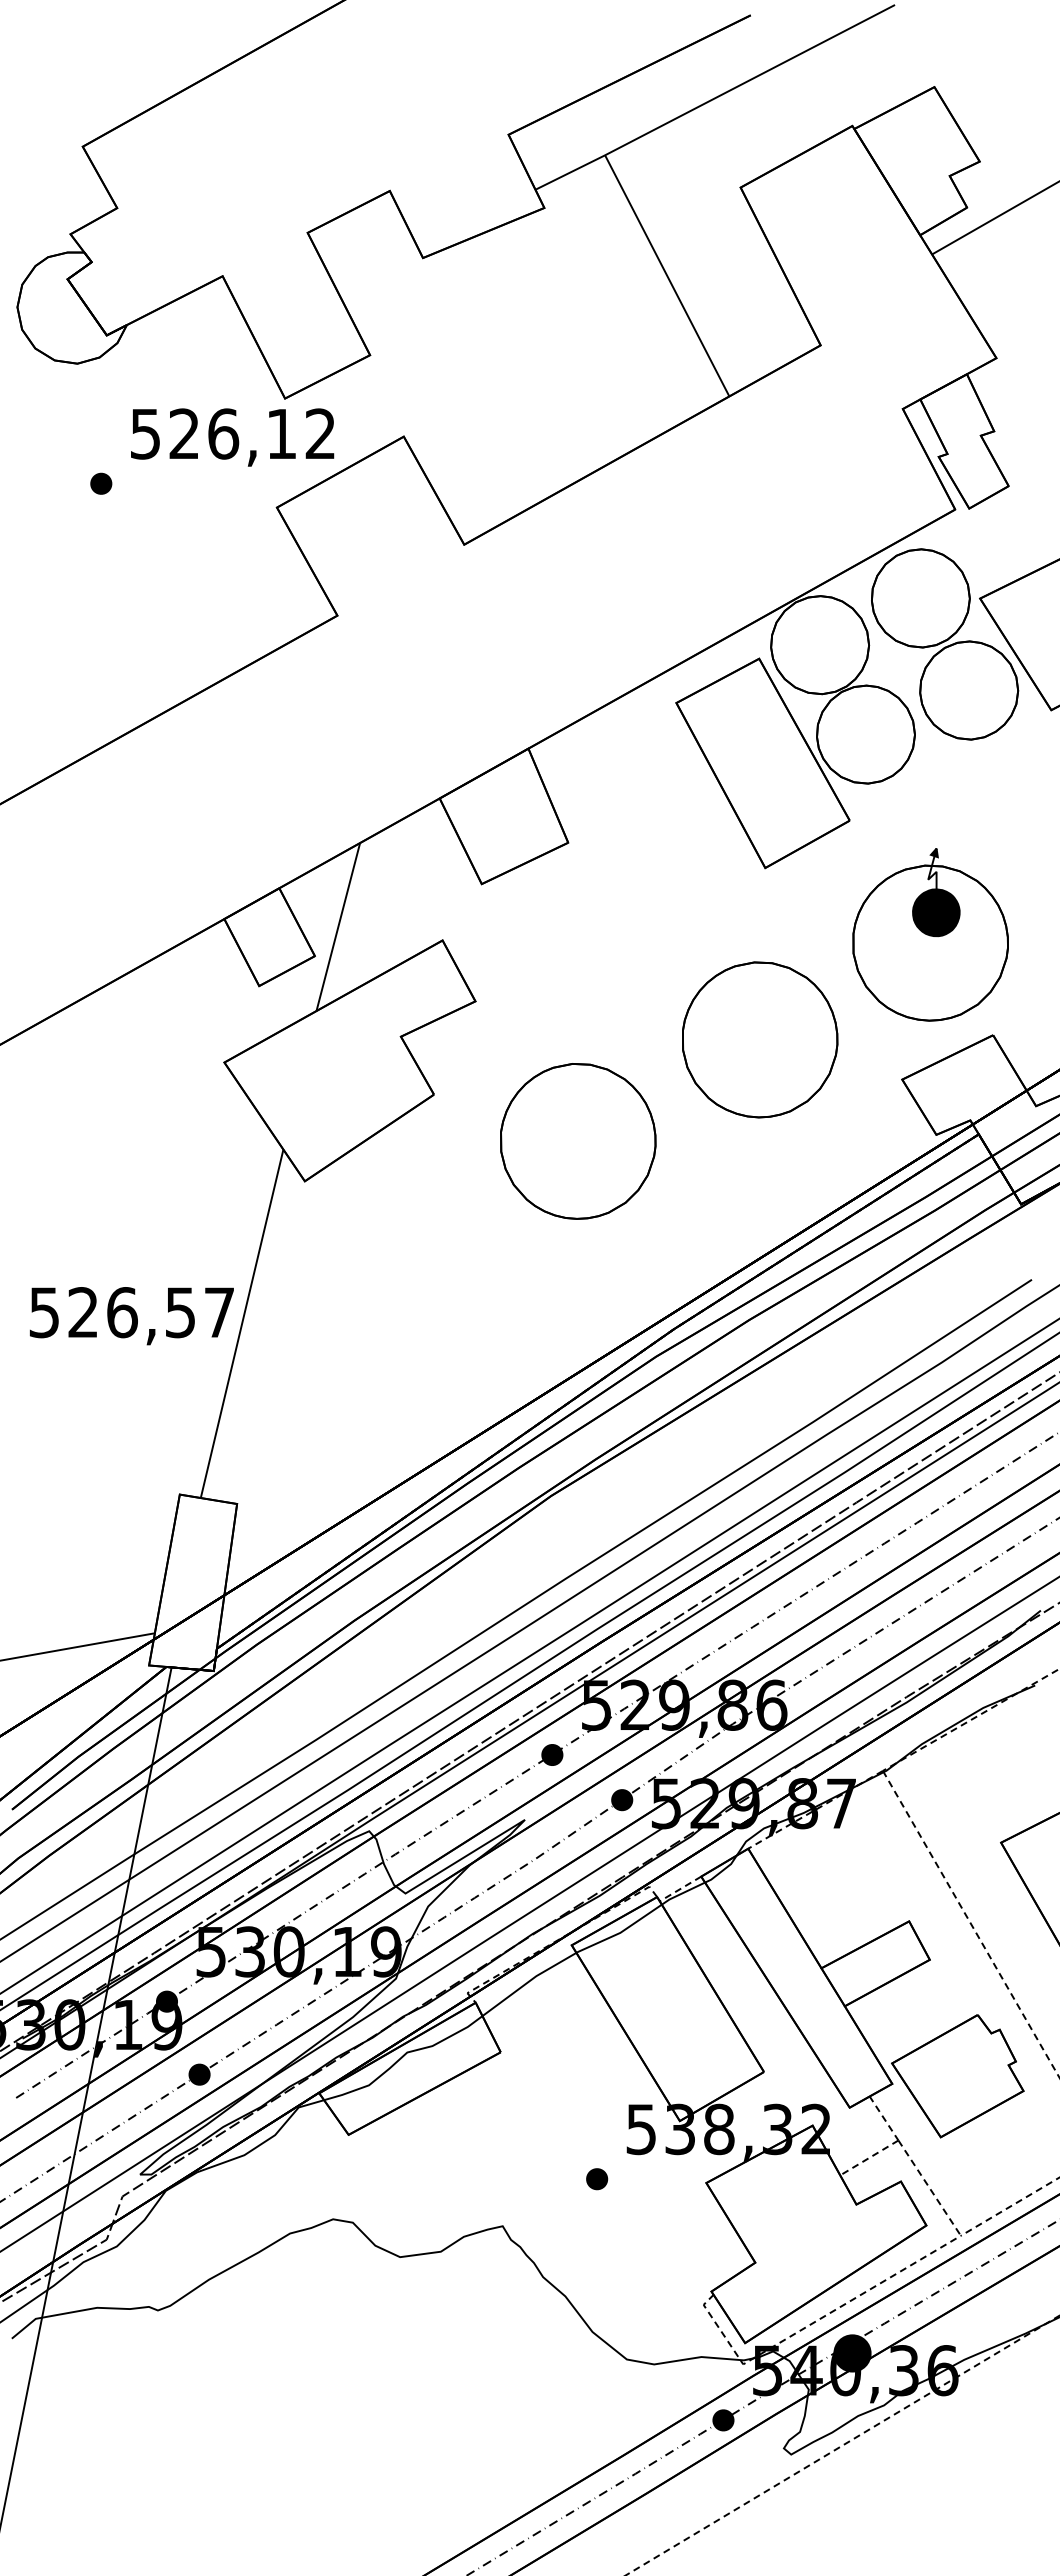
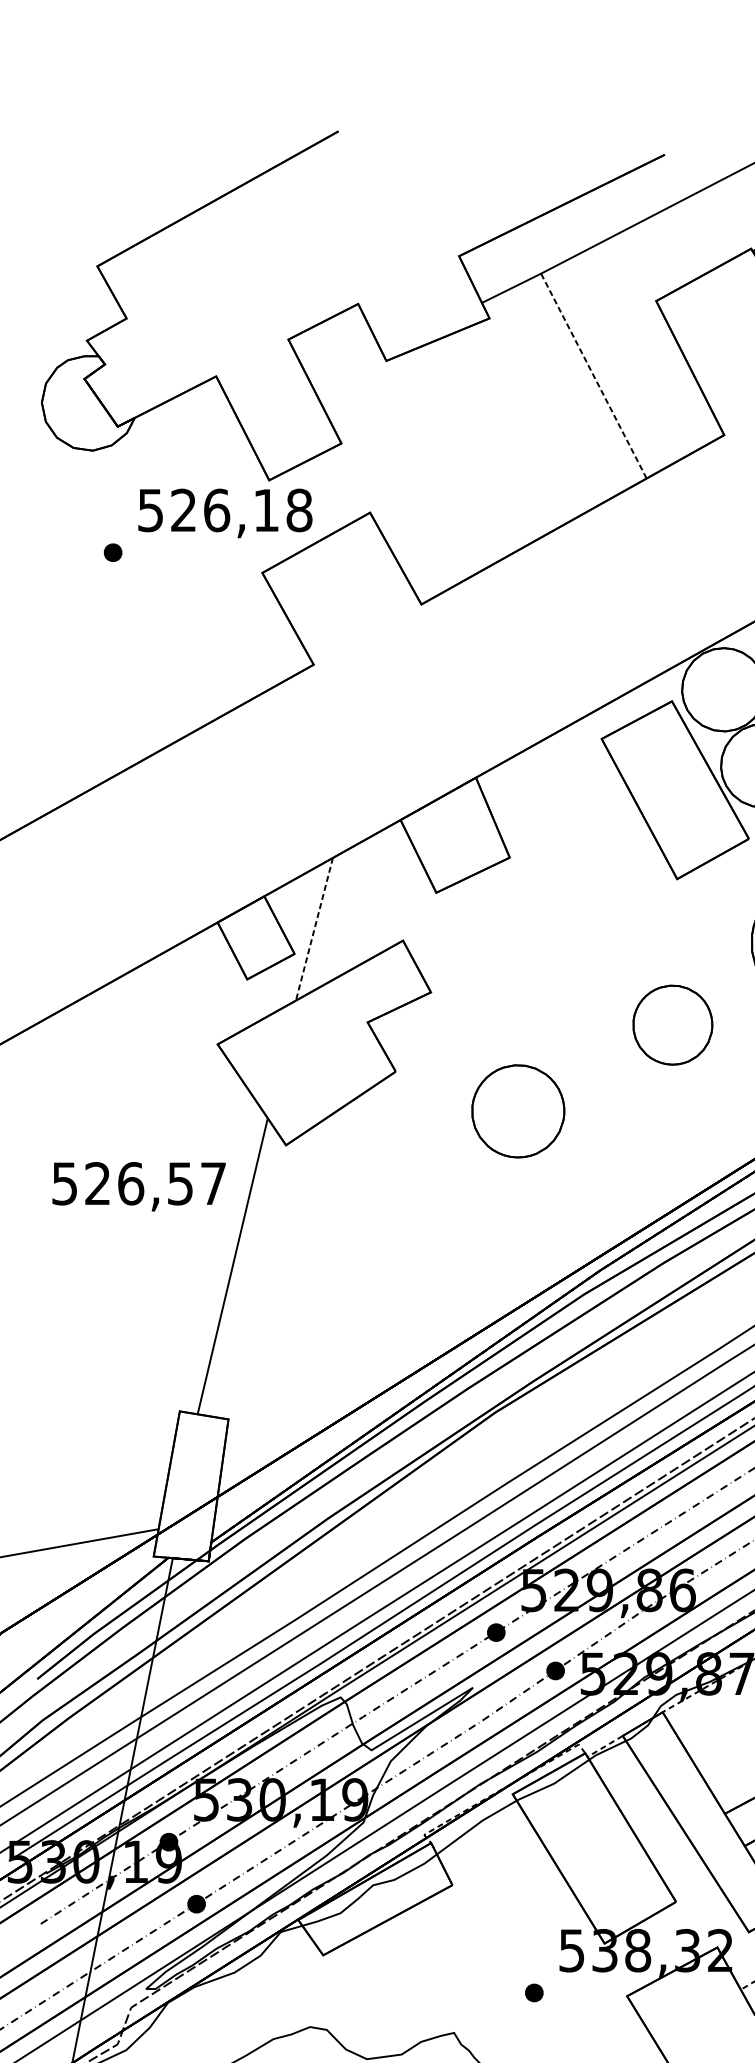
line: (667, 275) -> (594, 375), solid -> dashed
text: (320, 433) -> (299, 510), 526,12 -> 526,18
line: (338, 927) -> (314, 929), solid -> dashed
part: (760, 1039) -> (673, 1024), size x0.6
part: (578, 1141) -> (518, 1111), size x0.7
text: (131, 1316) -> (138, 1187), moved

